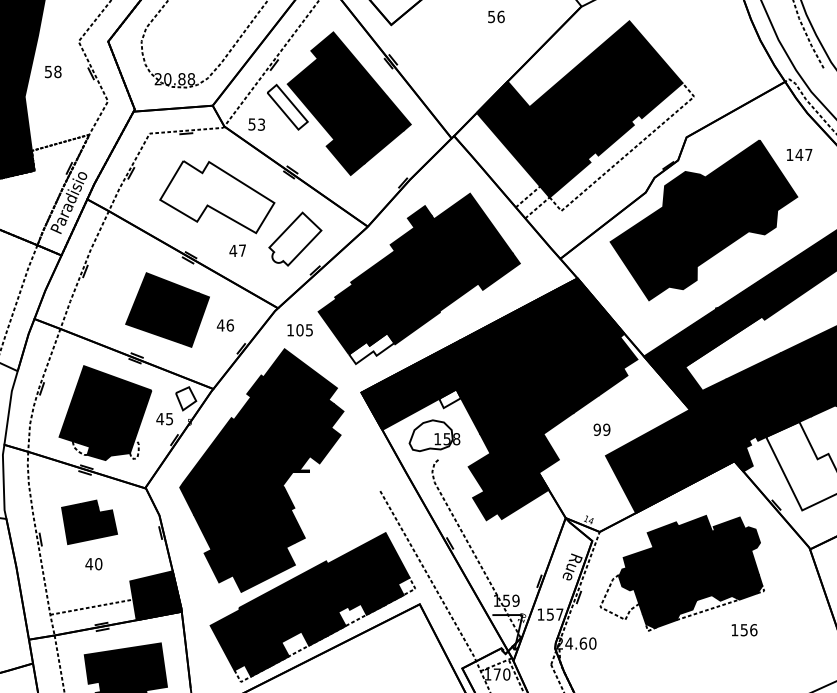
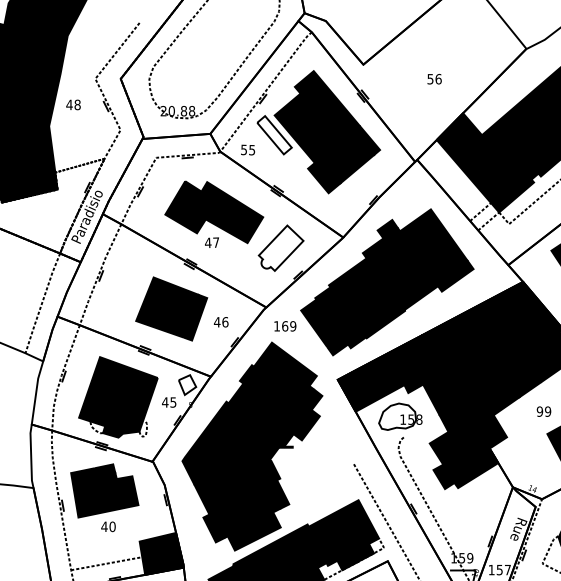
text: (496, 16) -> (434, 78), moved
text: (48, 72) -> (69, 105), 58 -> 48
text: (261, 124) -> (252, 149), 53 -> 55
fill: (217, 196) -> (214, 211), added
text: (237, 250) -> (211, 242), moved
text: (304, 330) -> (289, 326), 105 -> 169
fill: (371, 348) -> (346, 341), added
fill: (450, 398) -> (414, 384), added
part: (89, 522) -> (104, 491), size x1.43

